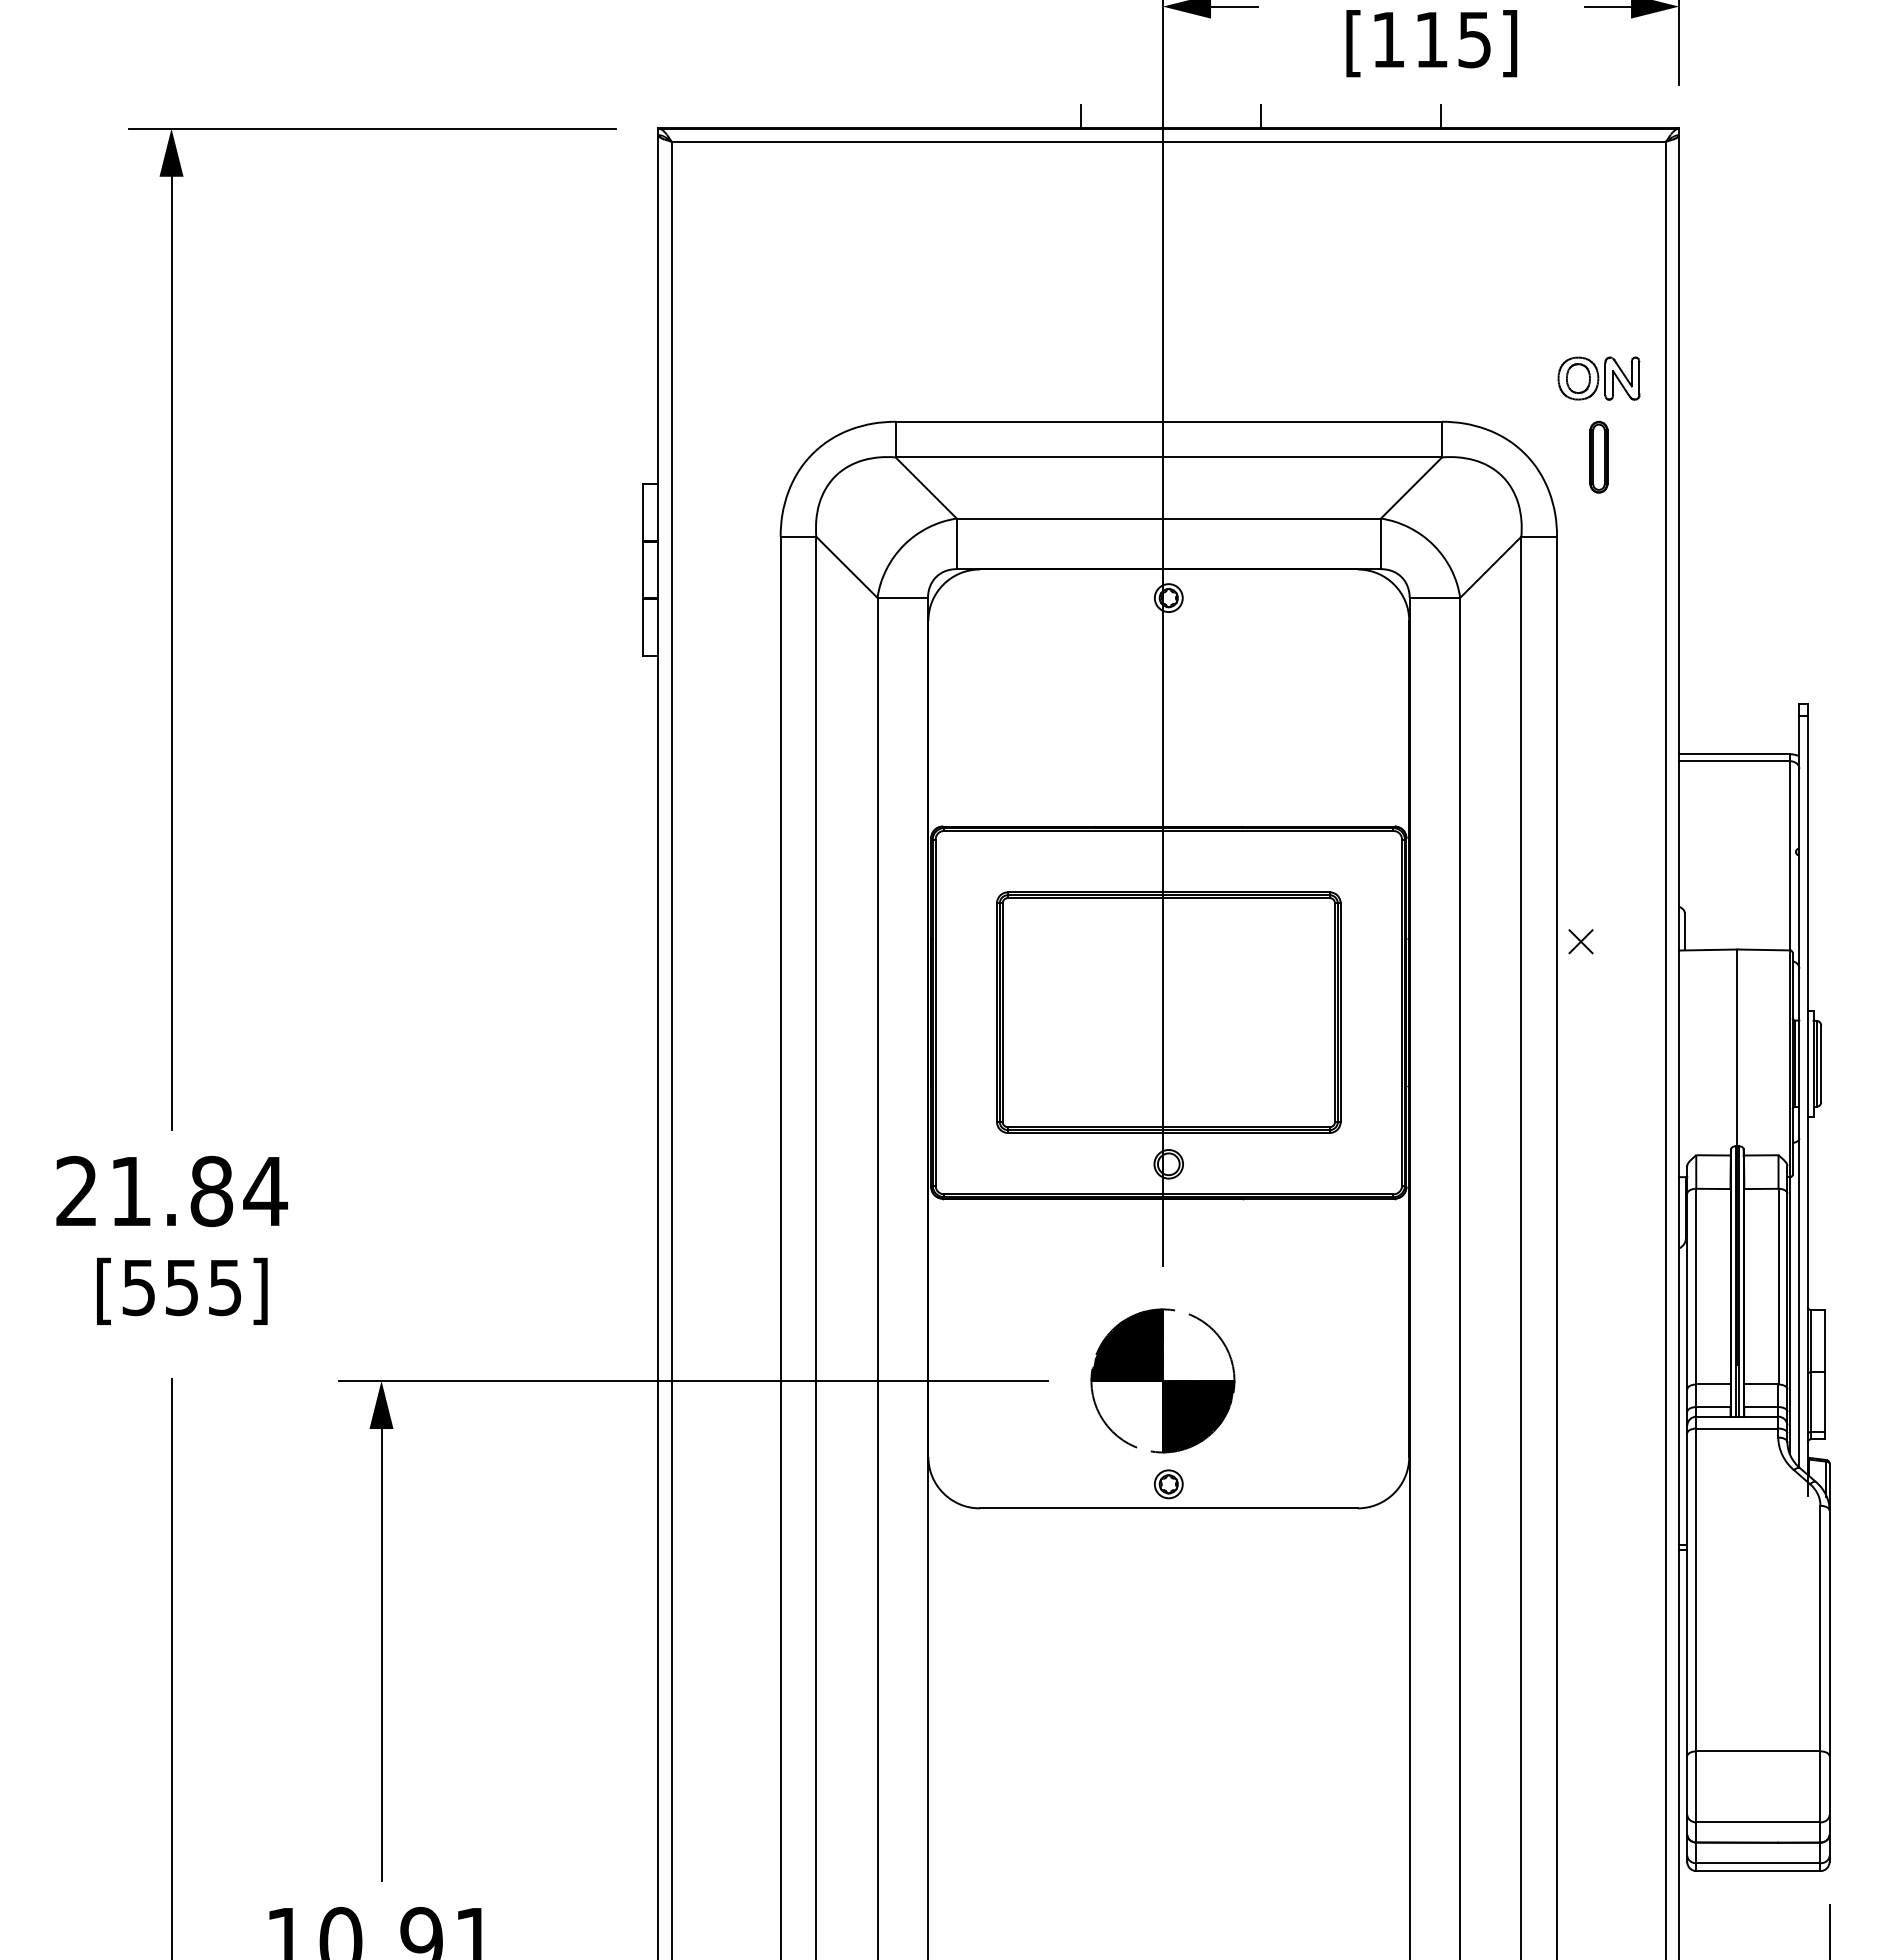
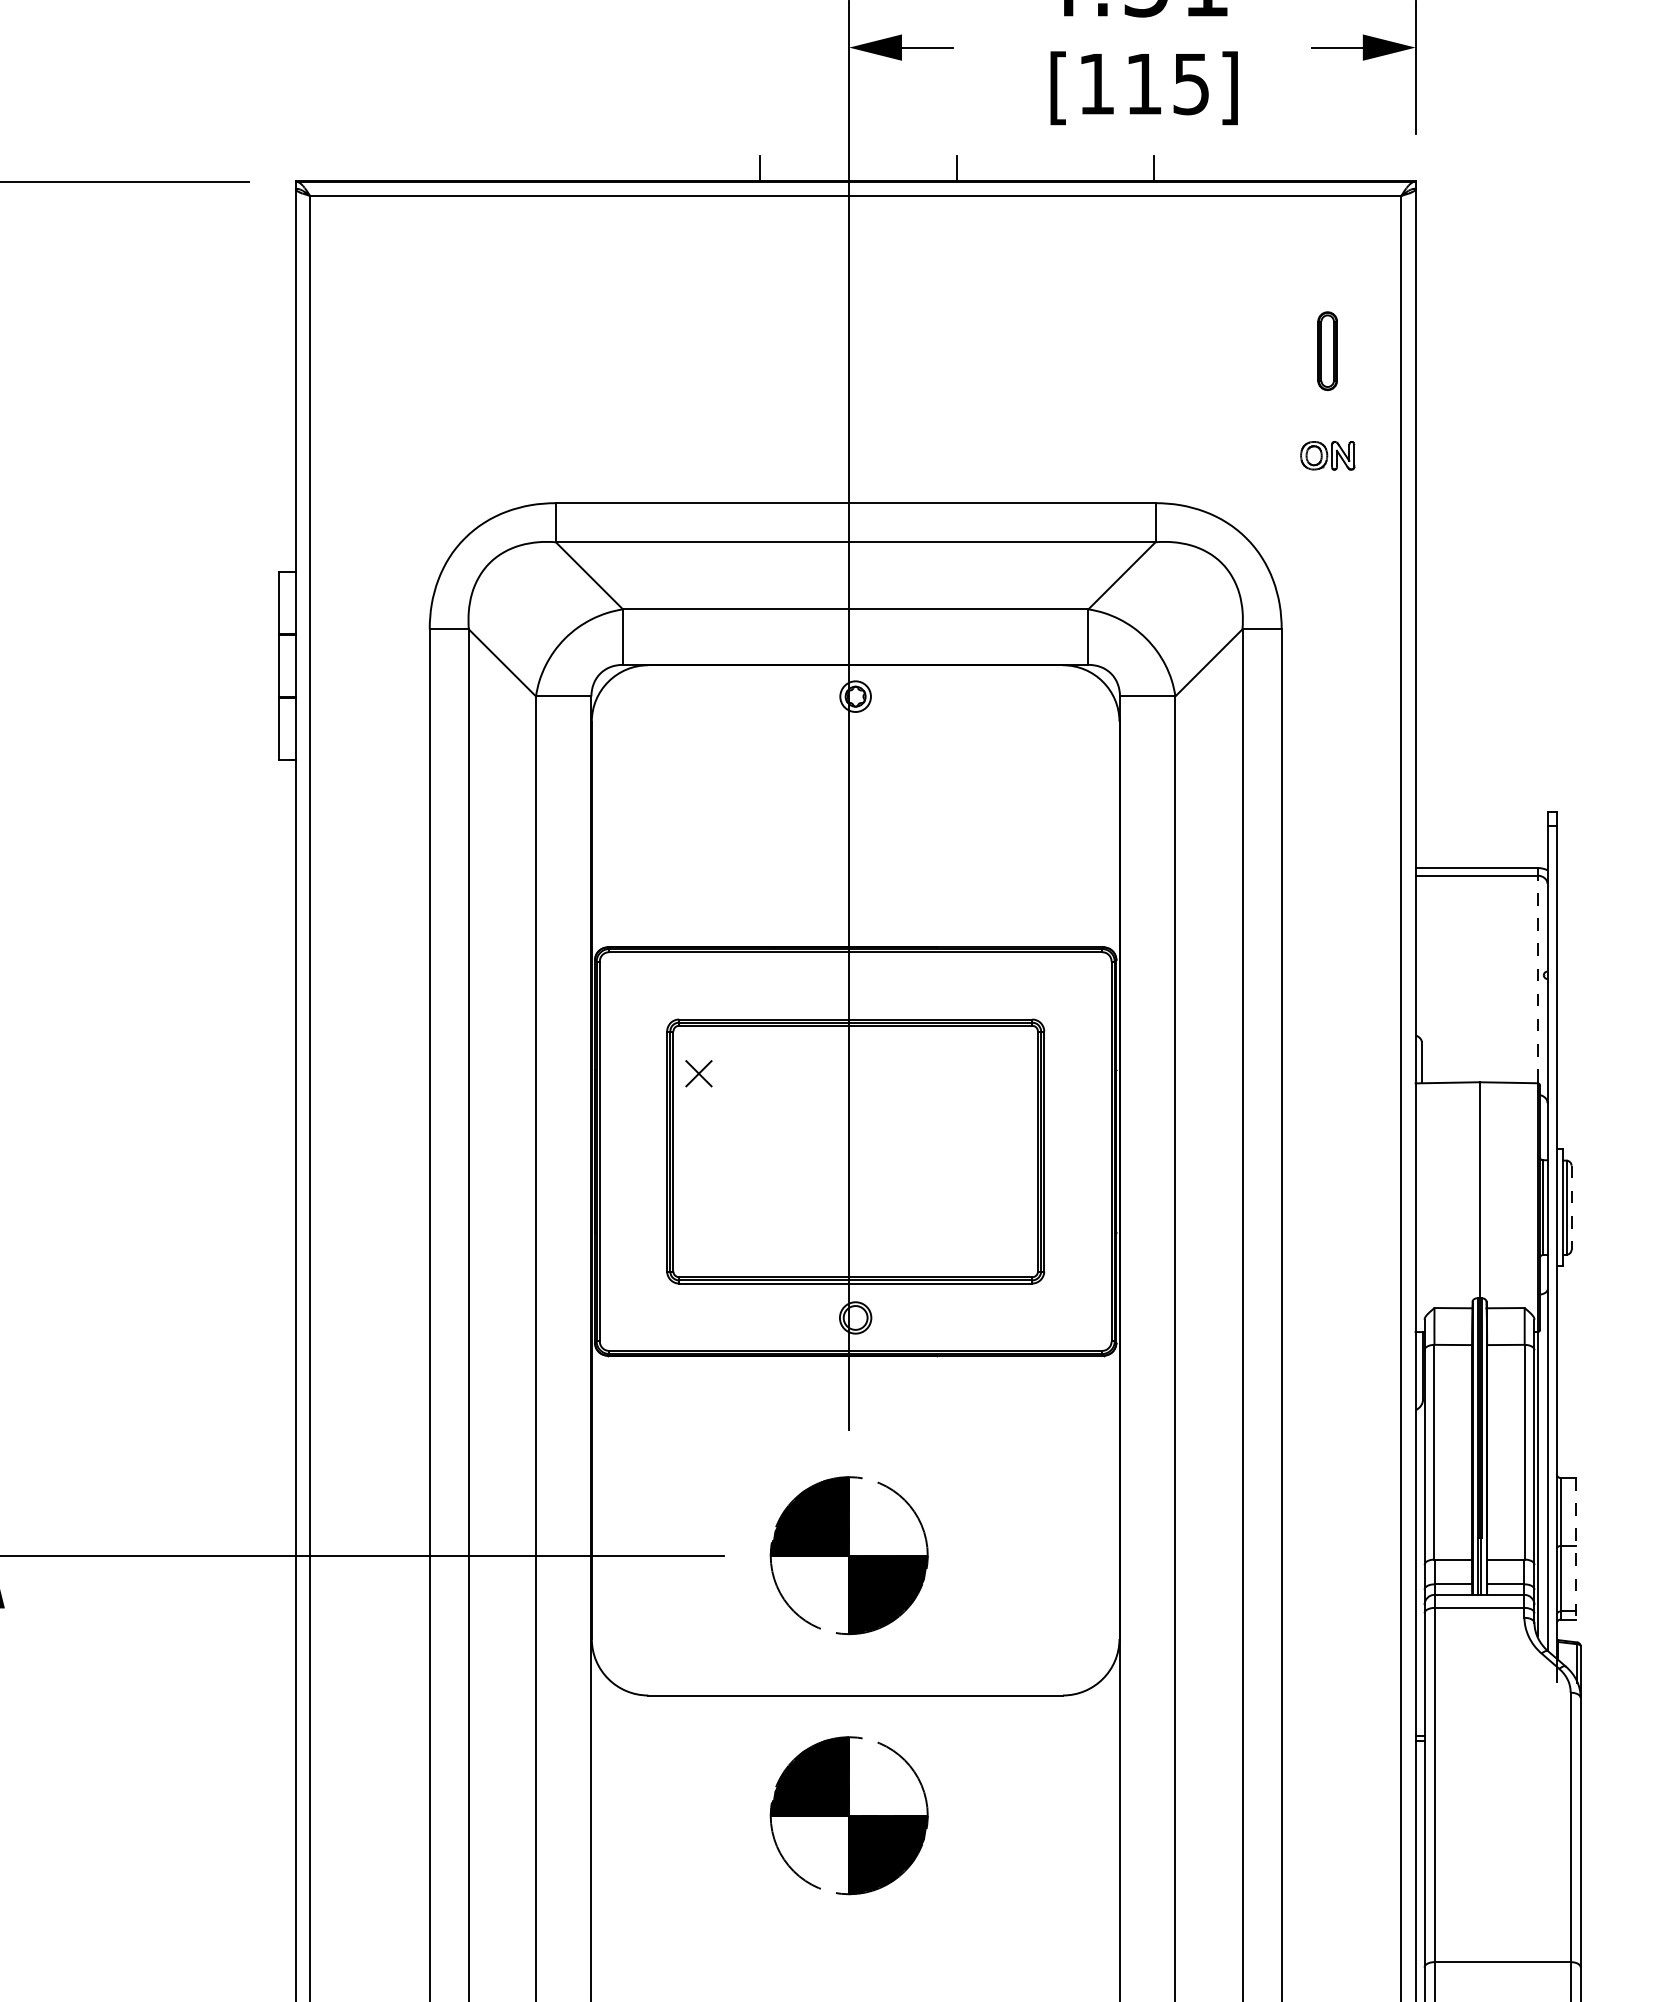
part: (1598, 378) -> (1327, 455), size x0.6
part: (1598, 456) -> (1327, 350), moved
line: (1790, 852) -> (1537, 975), solid -> dashed
part: (1580, 941) -> (698, 1073), moved
line: (1821, 1064) -> (1571, 1208), solid -> dashed
line: (1824, 1374) -> (1575, 1548), solid -> dashed
part: (1168, 1484) -> (855, 1669), removed
part: (1162, 1617) -> (848, 1815), added

